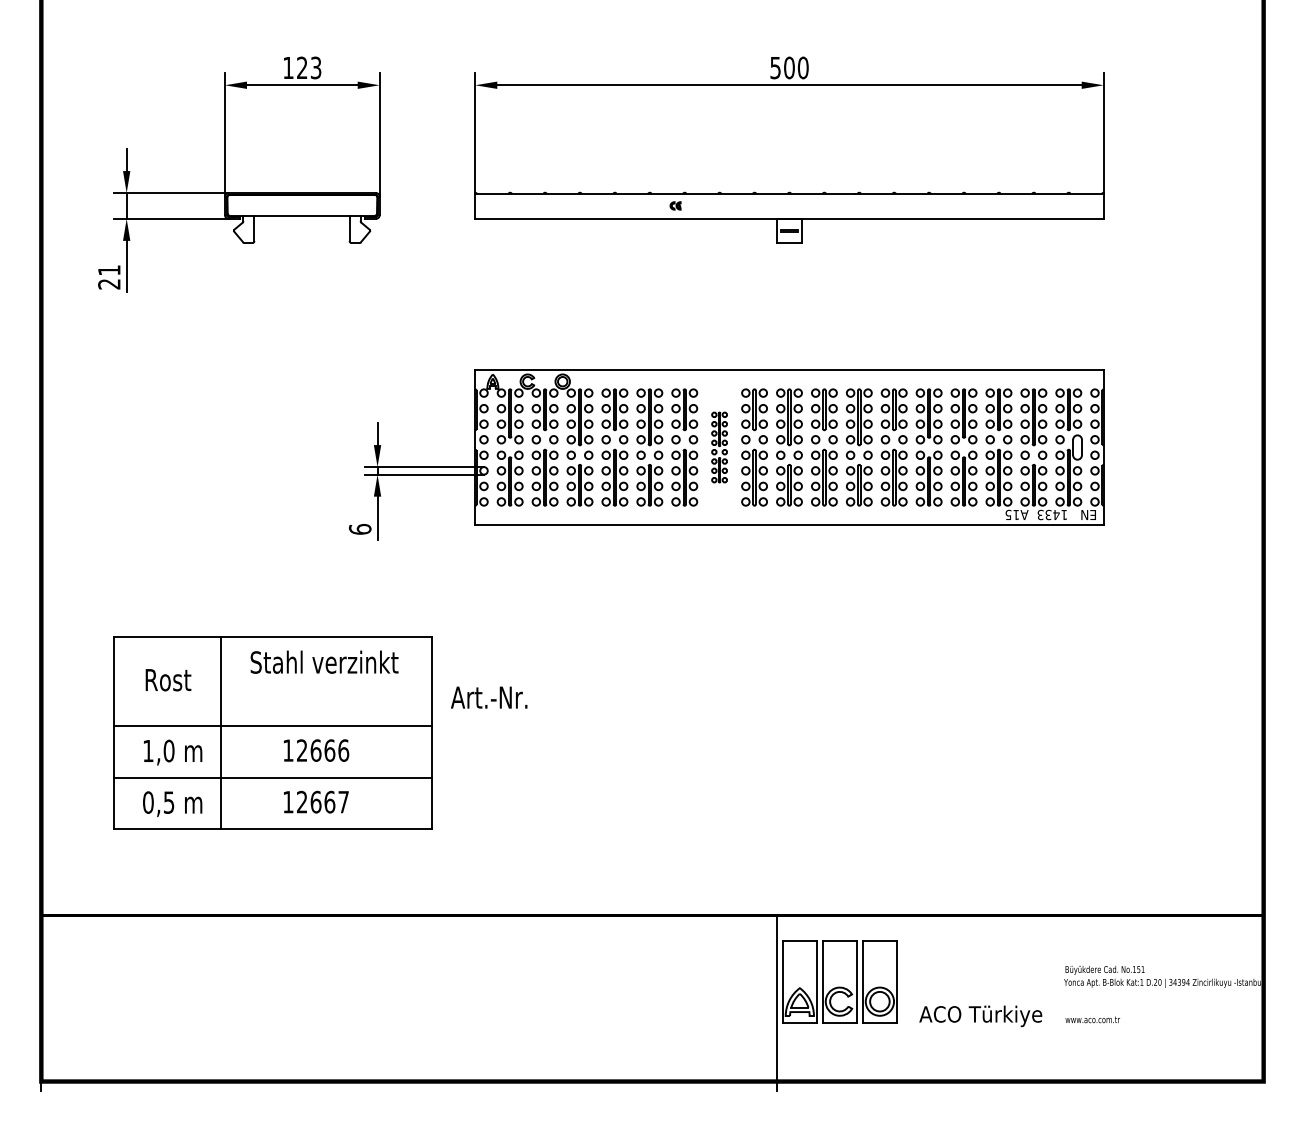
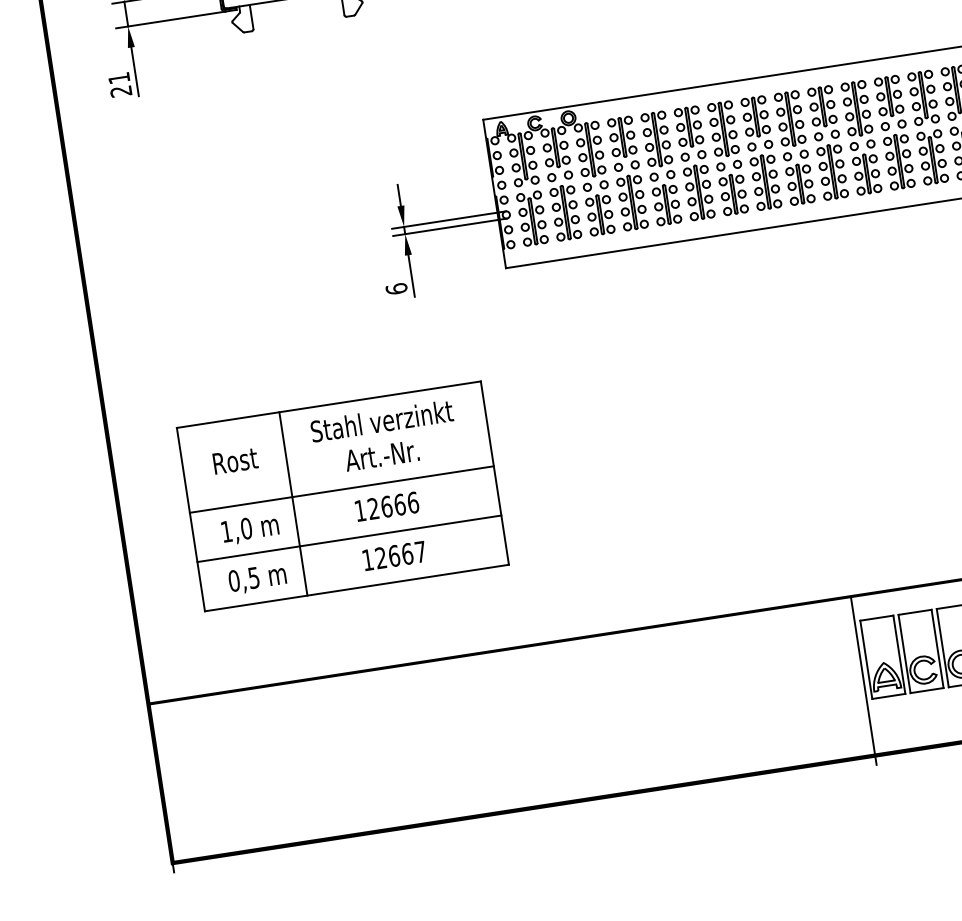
part: (719, 447) -> (727, 158), size x1.67
text: (489, 697) -> (382, 455), moved

